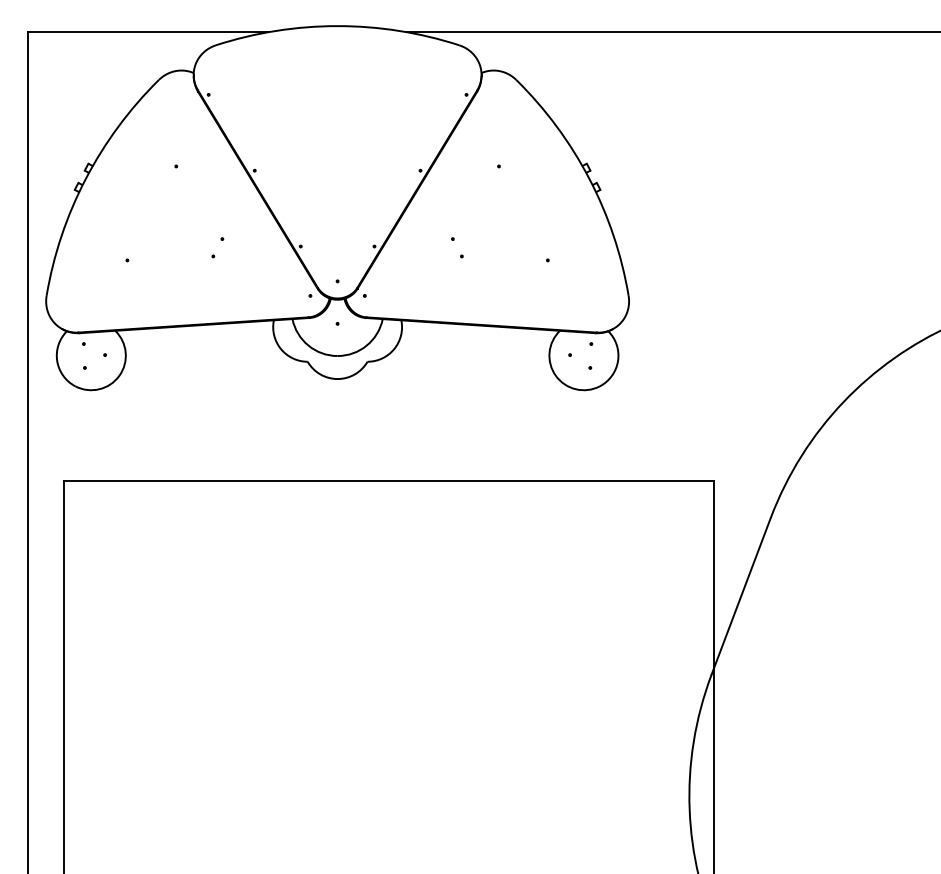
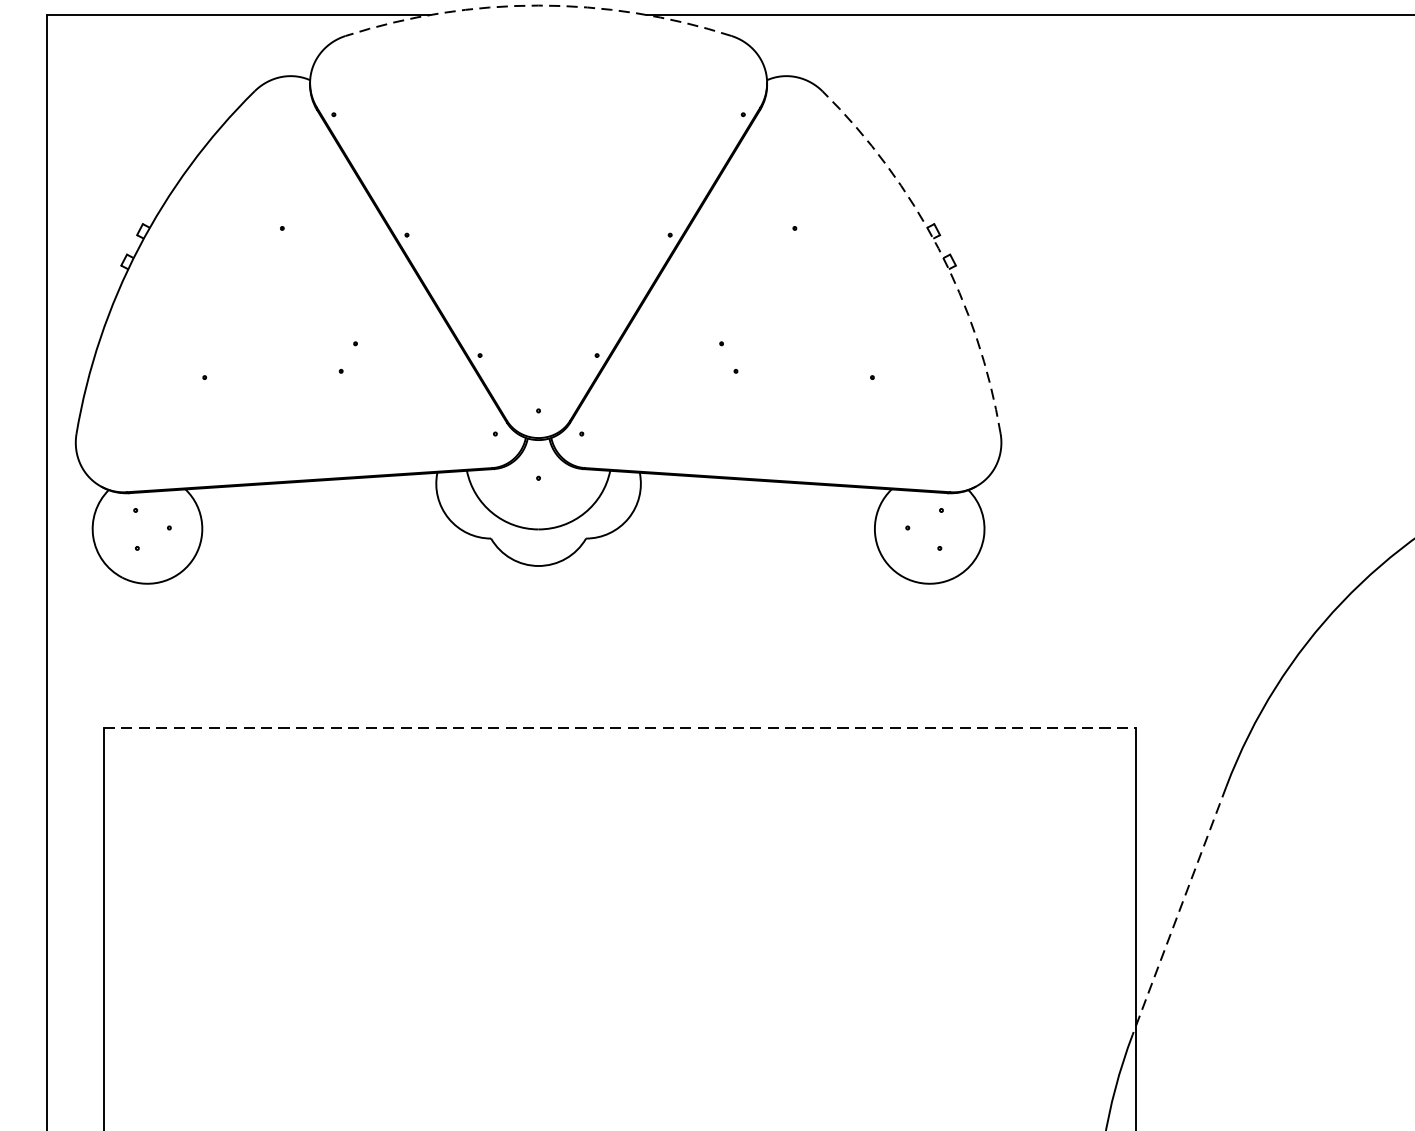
arc: (337, 26) -> (538, 6), solid -> dashed
arc: (589, 179) -> (938, 249), solid -> dashed
line: (389, 480) -> (620, 727), solid -> dashed
line: (741, 596) -> (1179, 911), solid -> dashed

